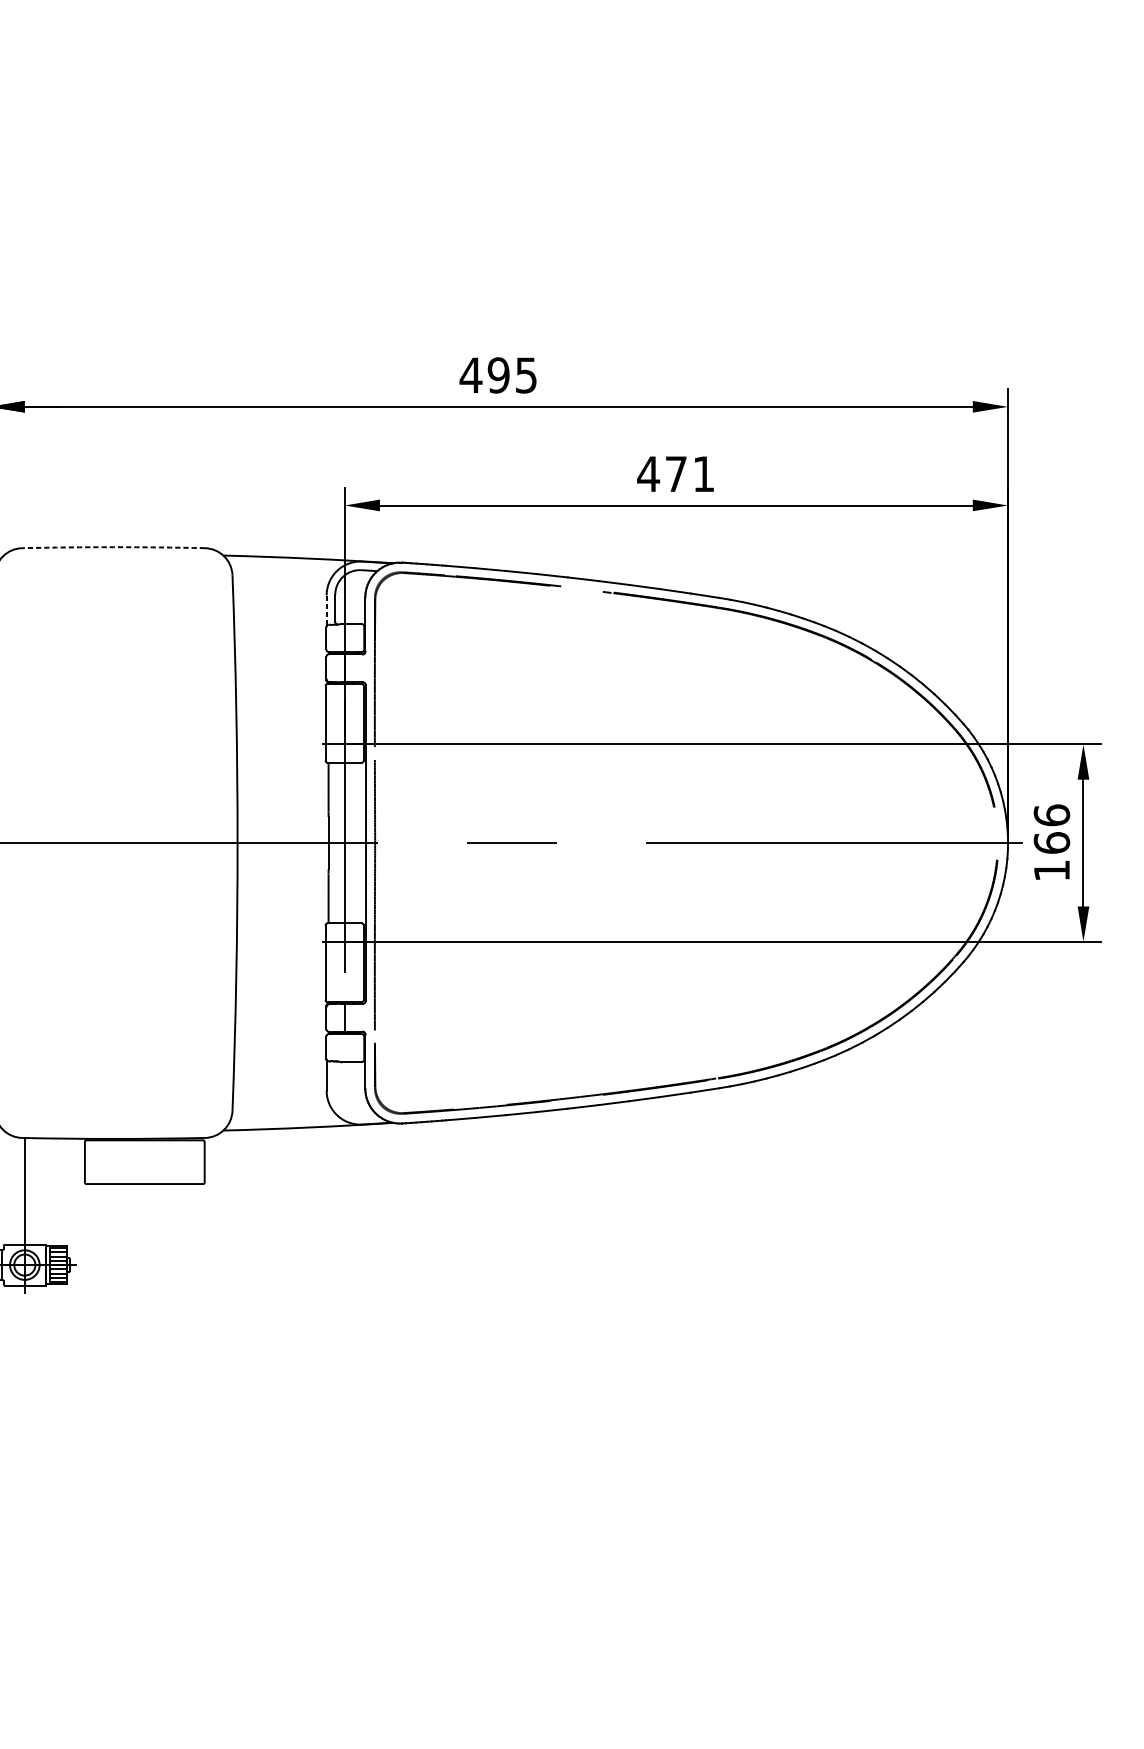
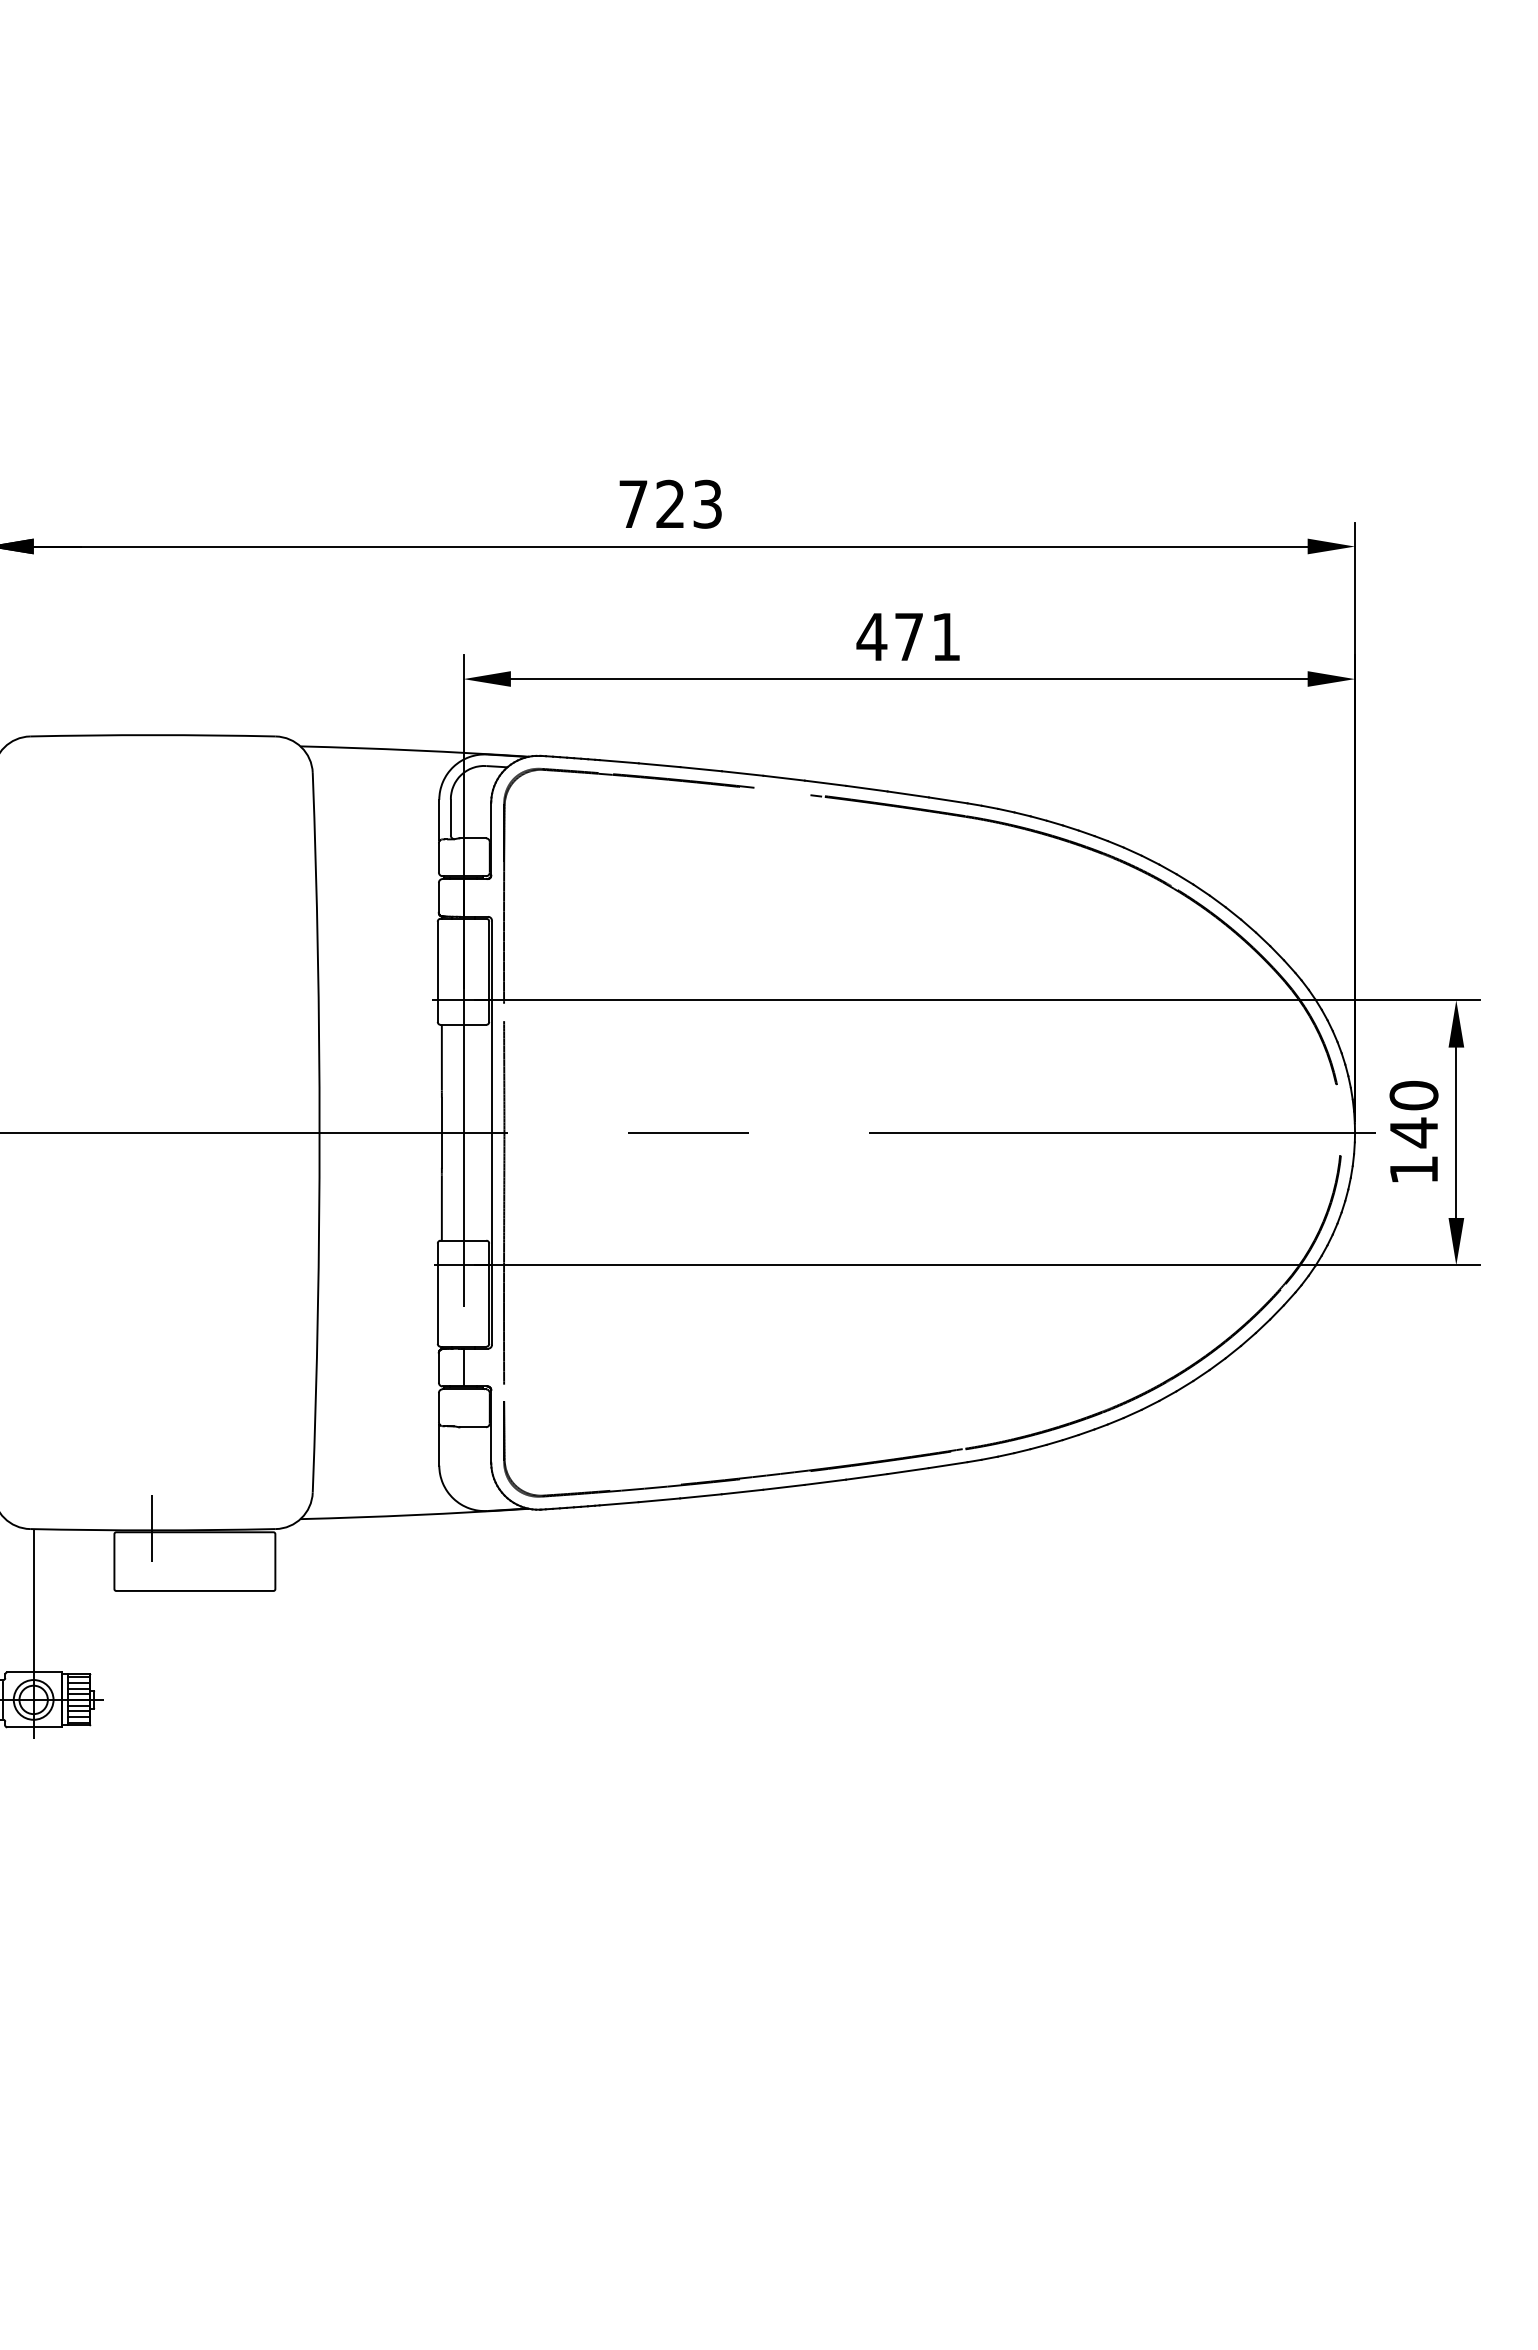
text: (497, 374) -> (669, 503), 495 -> 723
arc: (113, 547) -> (152, 735), dashed -> solid
line: (326, 609) -> (439, 819), dashed -> solid
text: (1051, 829) -> (1413, 1114), 166 -> 140
line: (113, 1137) -> (152, 1528), added

